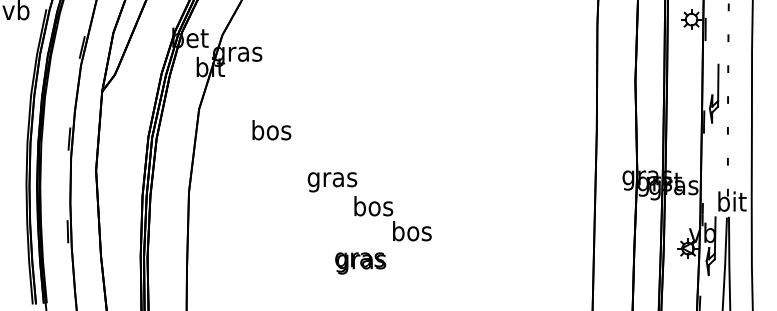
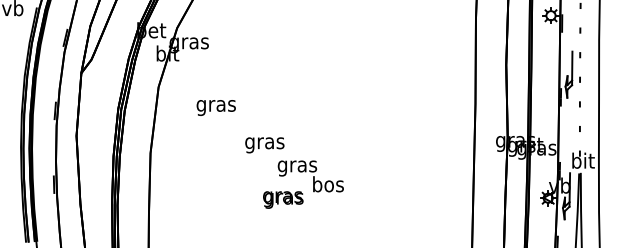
text: (270, 132) -> (215, 105), bos -> gras
text: (373, 208) -> (297, 166), bos -> gras
text: (360, 262) -> (283, 199), moved

